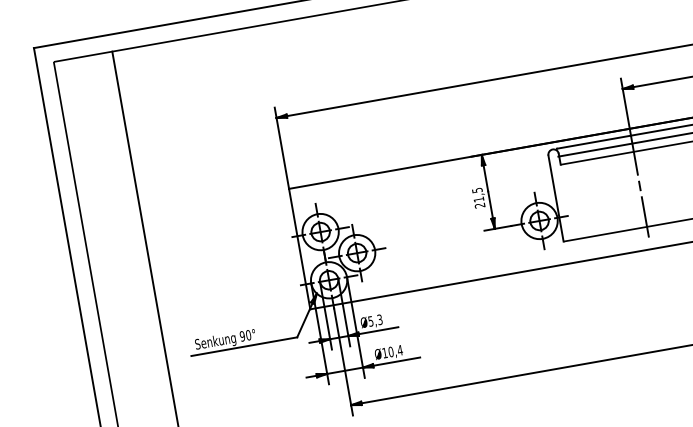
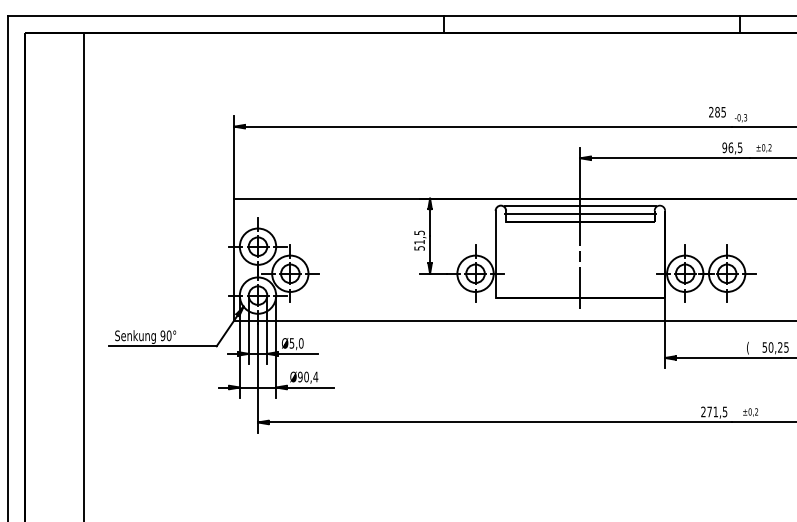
text: (479, 205) -> (419, 248), 21,5 -> 51,5
text: (379, 320) -> (300, 343), Ø5,3 -> Ø5,0
text: (385, 352) -> (300, 376), Ø10,4 -> Ø90,4

